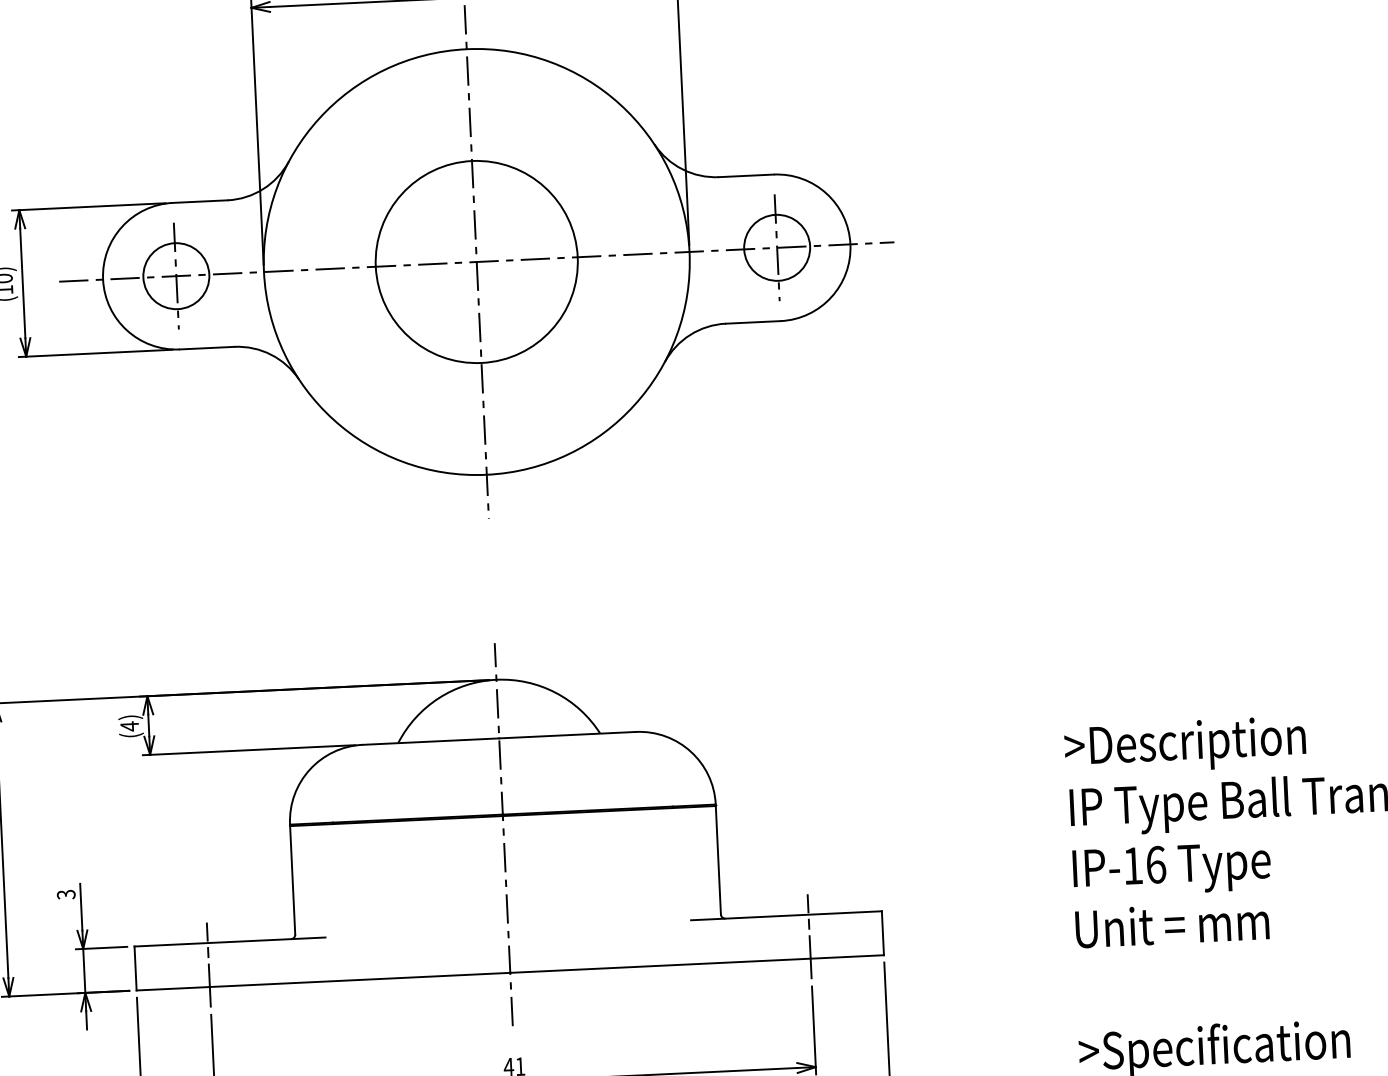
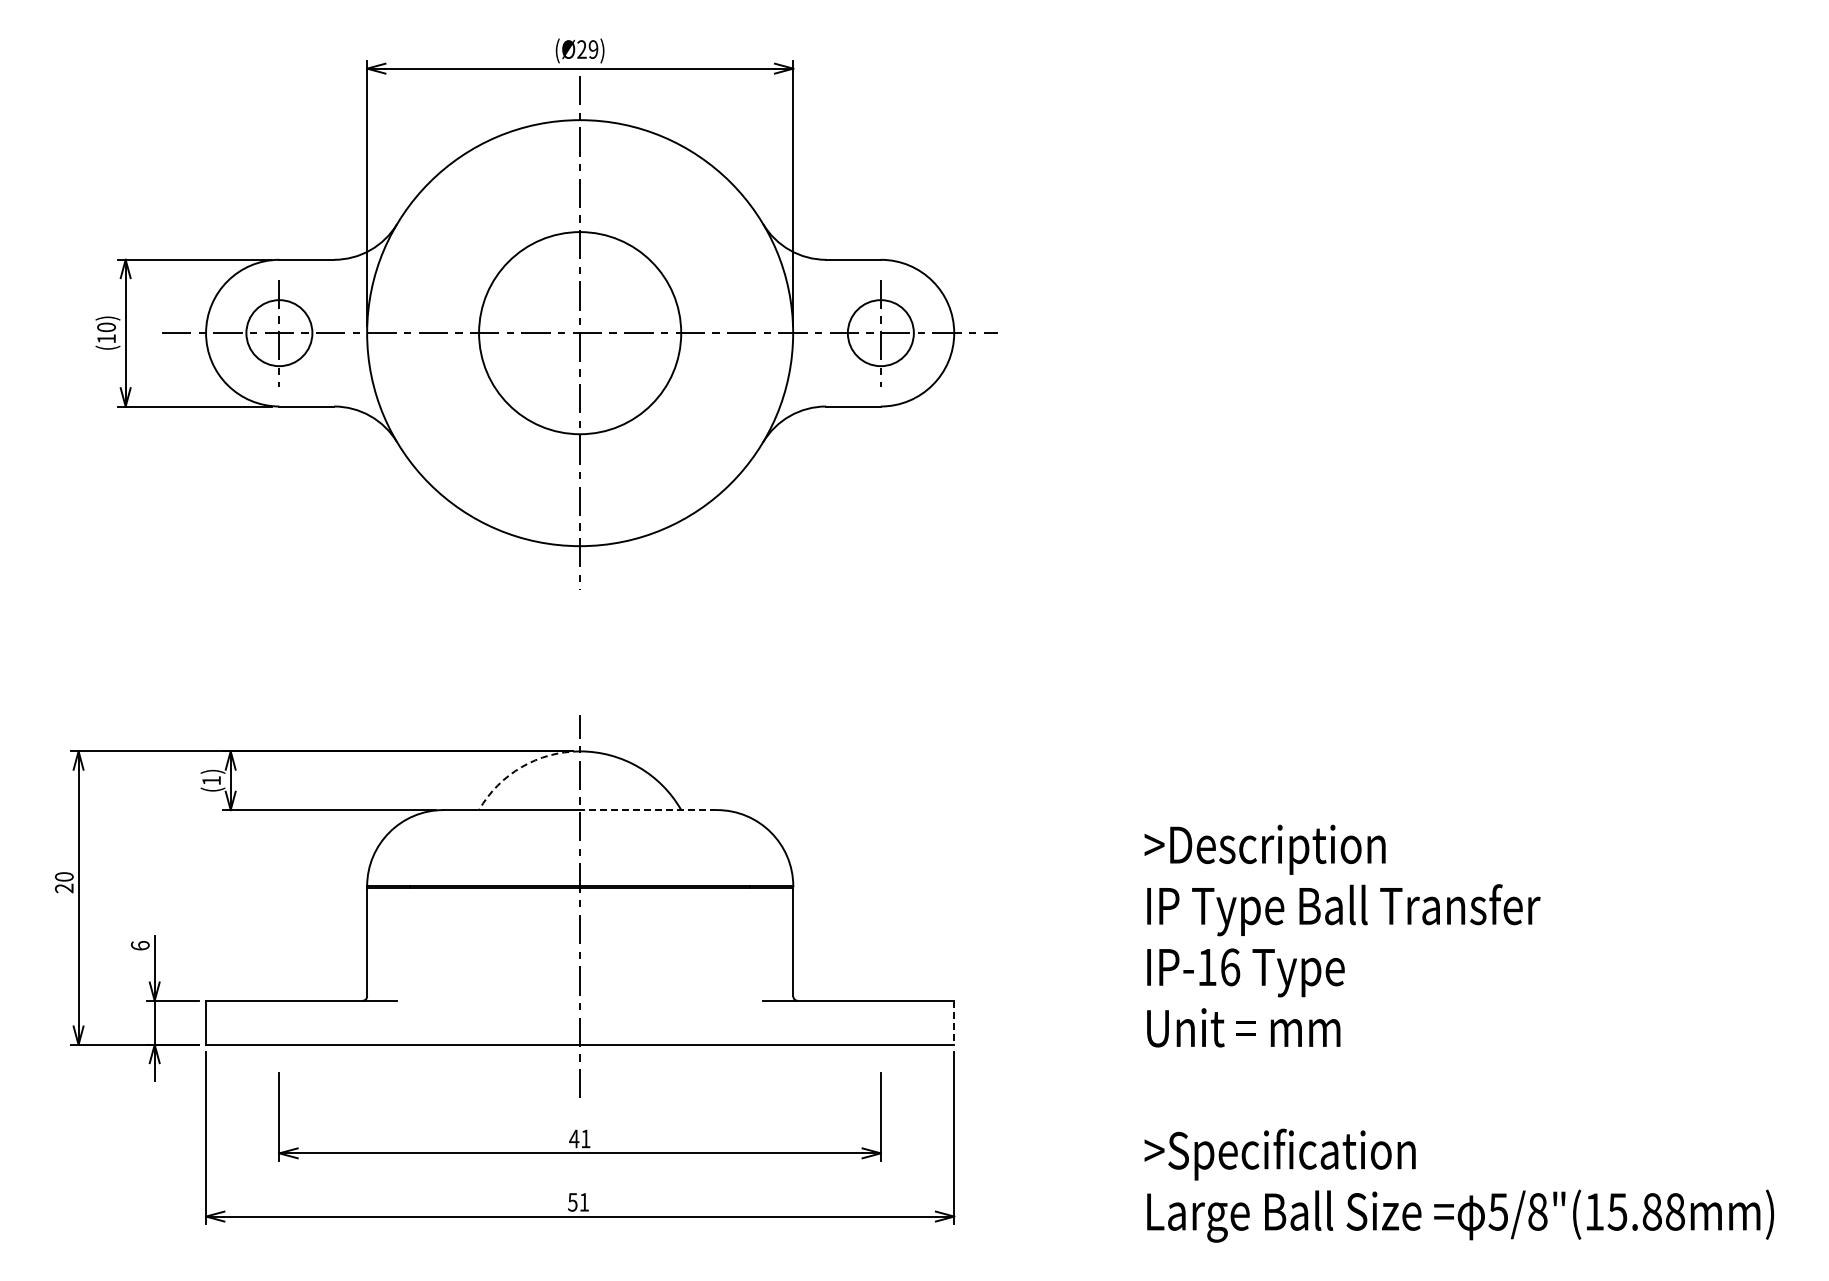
arc: (438, 698) -> (521, 767), solid -> dashed
text: (129, 726) -> (211, 780), (4) -> (1)
line: (567, 735) -> (648, 810), solid -> dashed
text: (65, 894) -> (139, 945), 3 -> 6
line: (883, 933) -> (954, 1023), solid -> dashed
line: (809, 936) -> (880, 1022), removed
line: (208, 964) -> (279, 1022), removed

